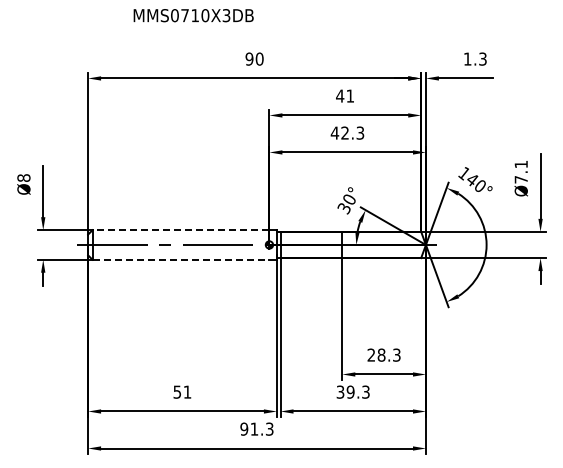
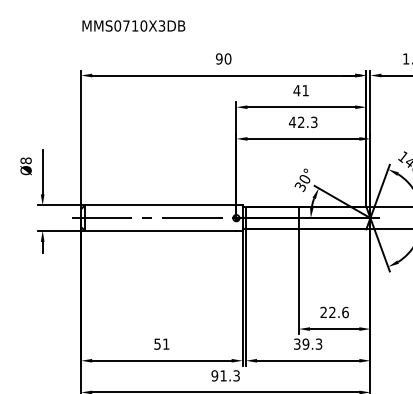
text: (193, 15) -> (133, 25), moved
line: (180, 230) -> (160, 205), dashed -> solid
line: (181, 259) -> (161, 230), dashed -> solid
text: (388, 354) -> (338, 311), 28.3 -> 22.6

